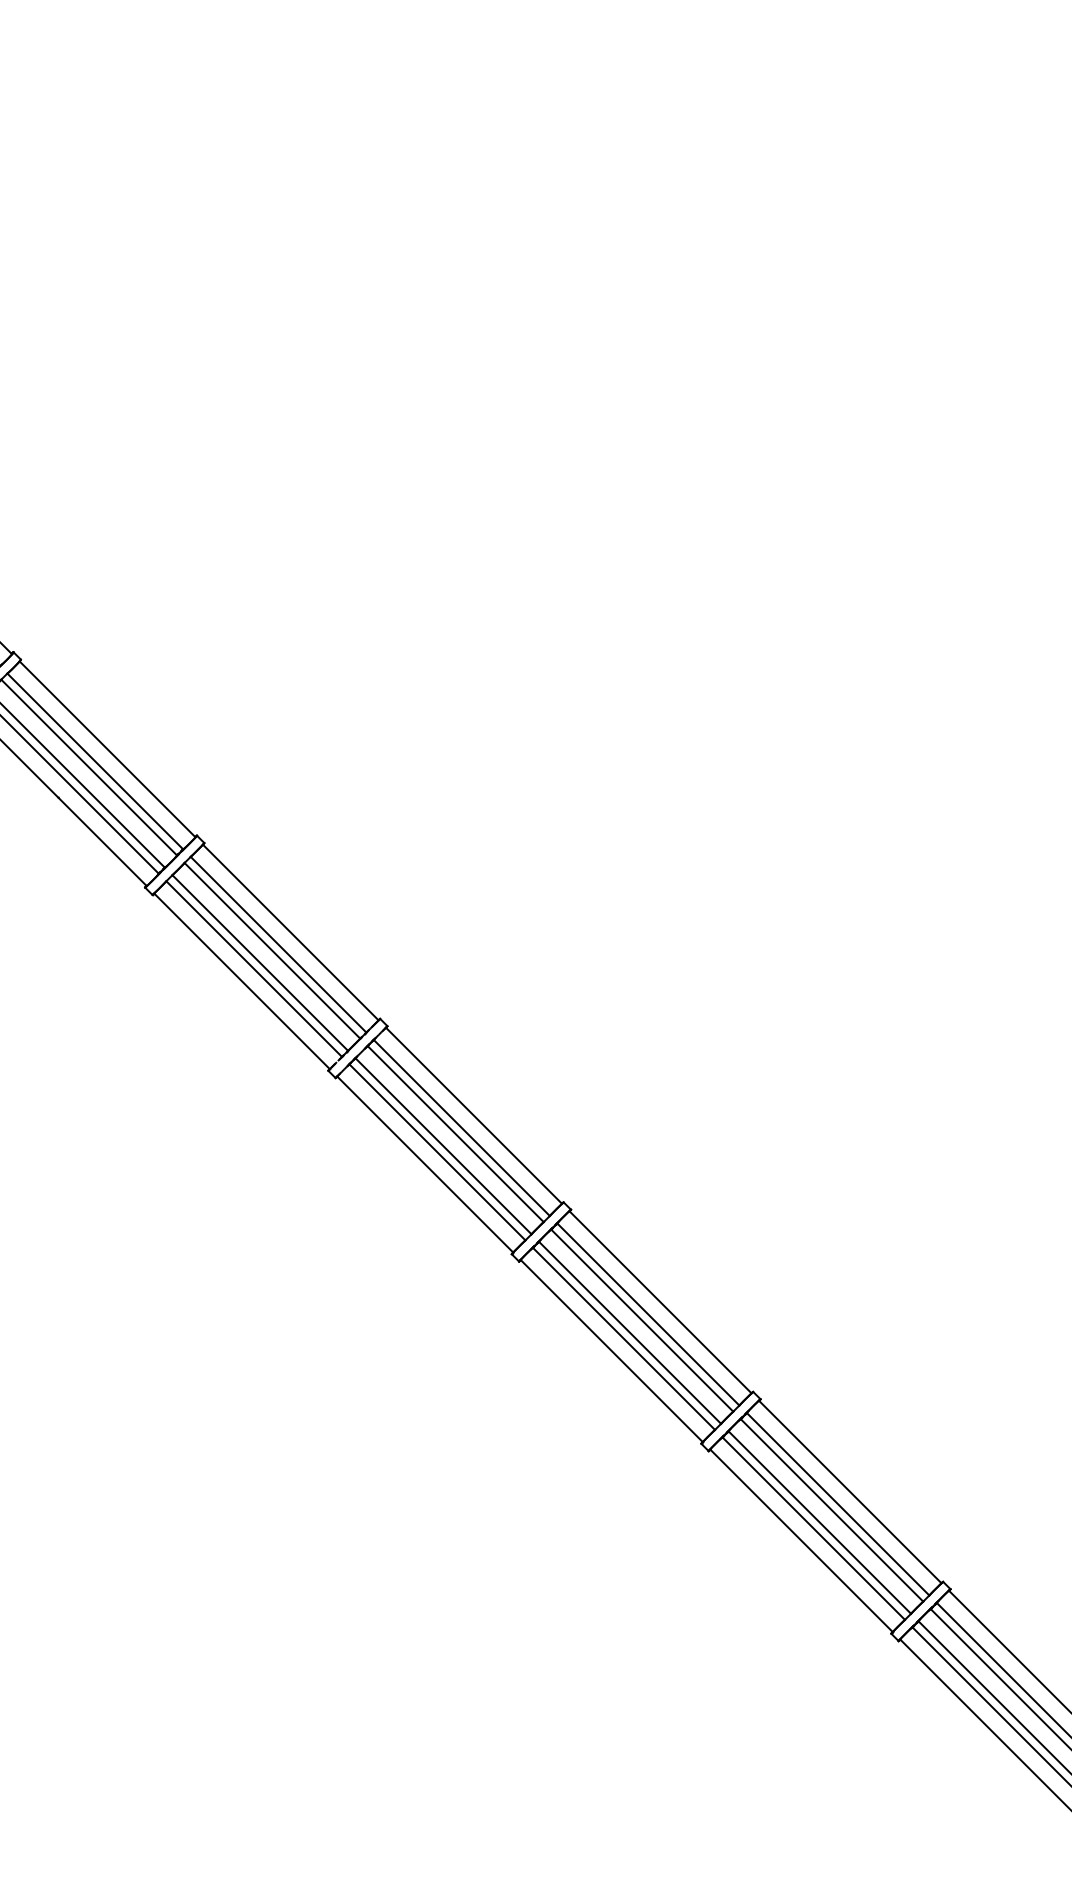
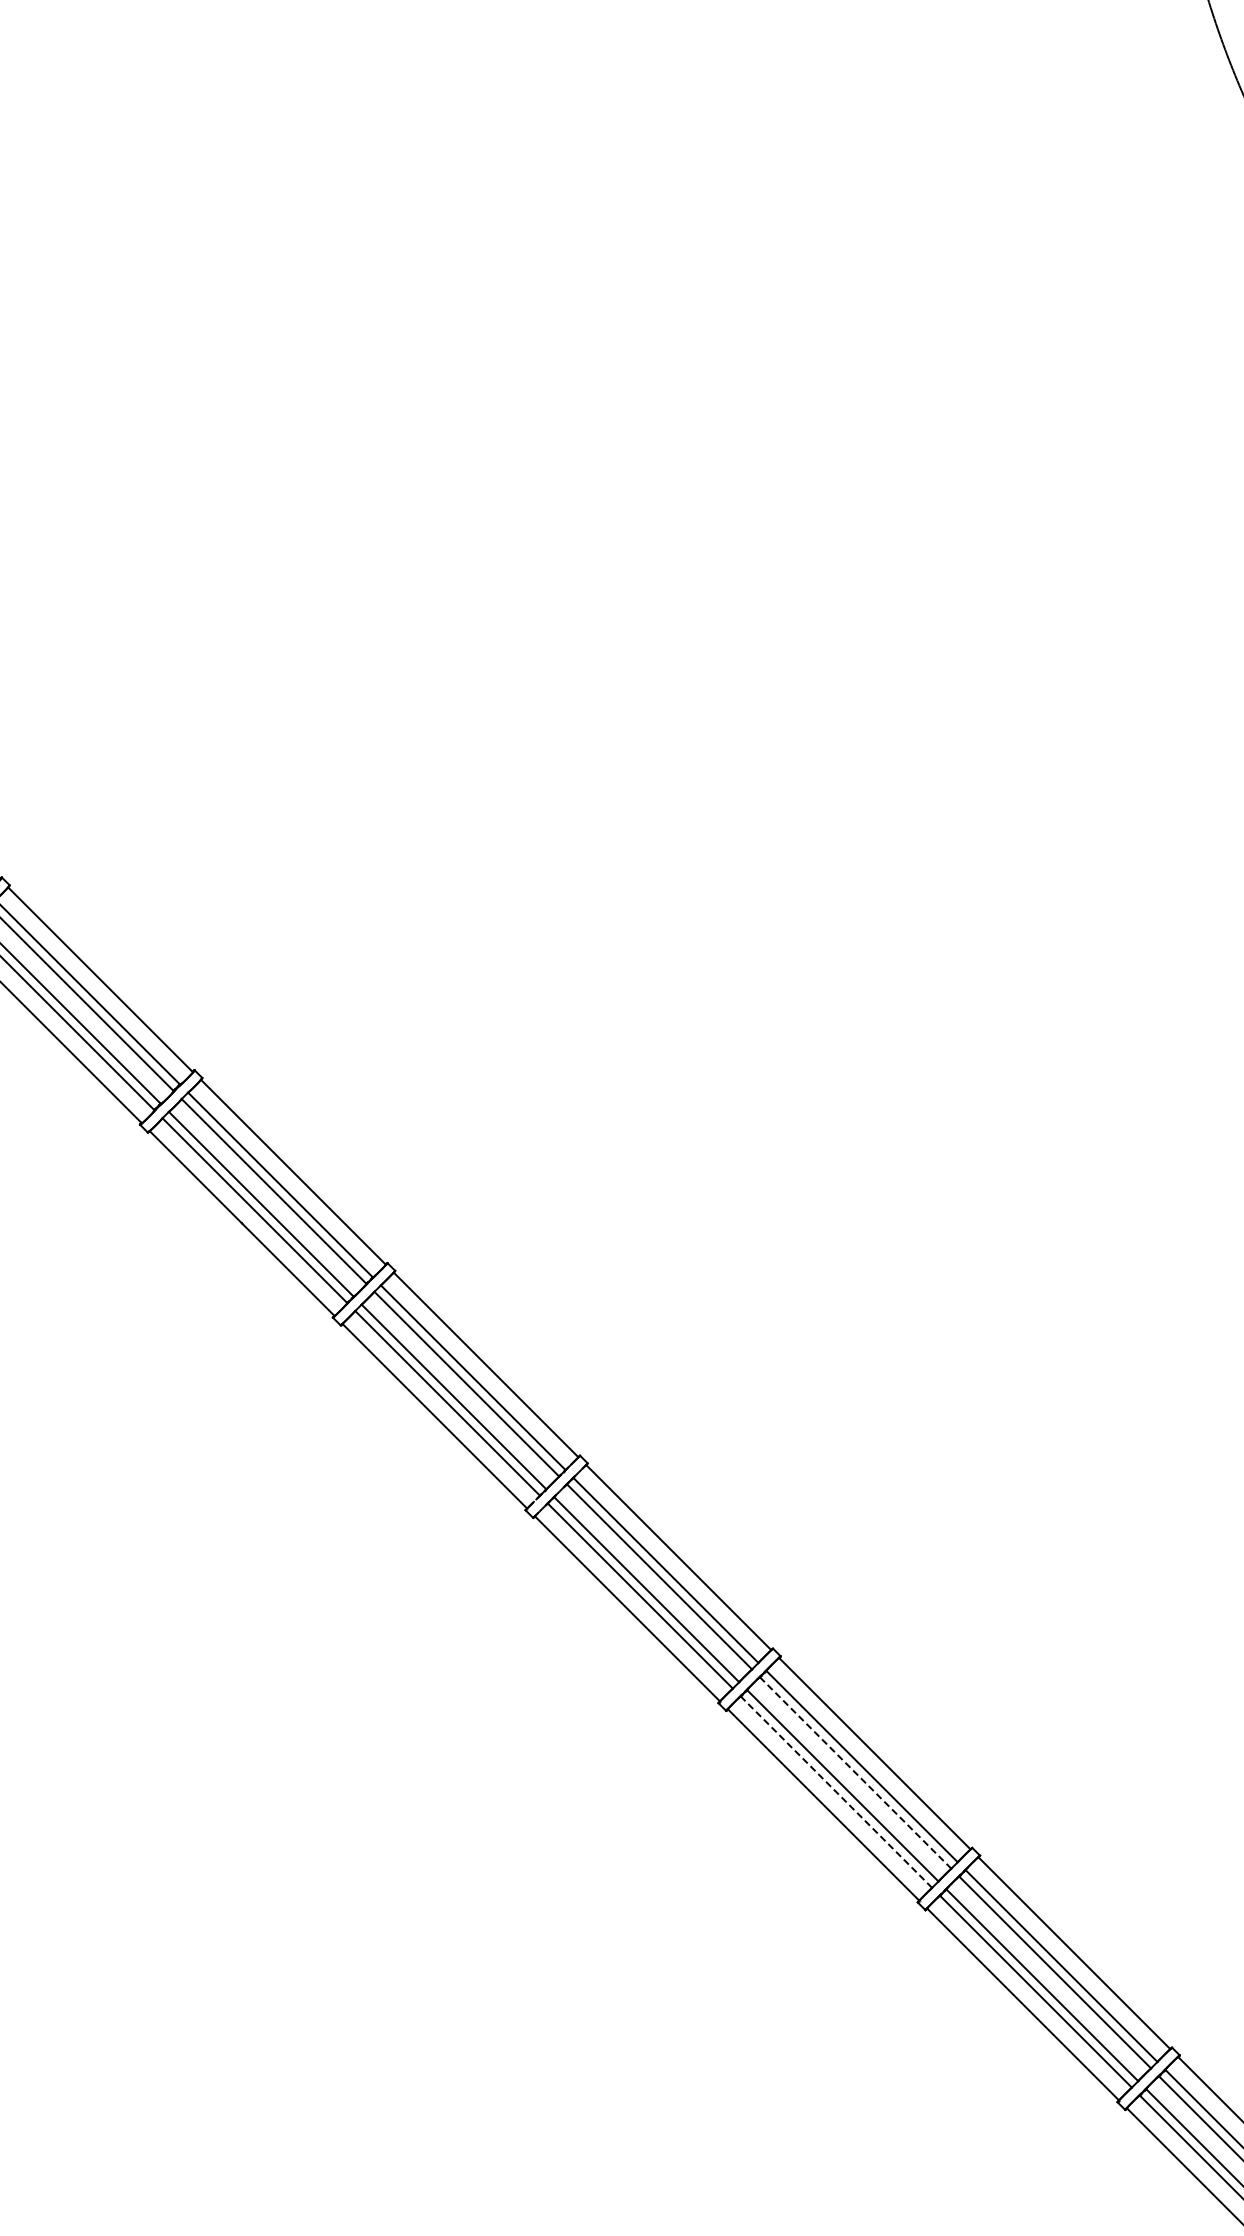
line: (642, 1321) -> (855, 1773), solid -> dashed
line: (624, 1338) -> (836, 1791), solid -> dashed

